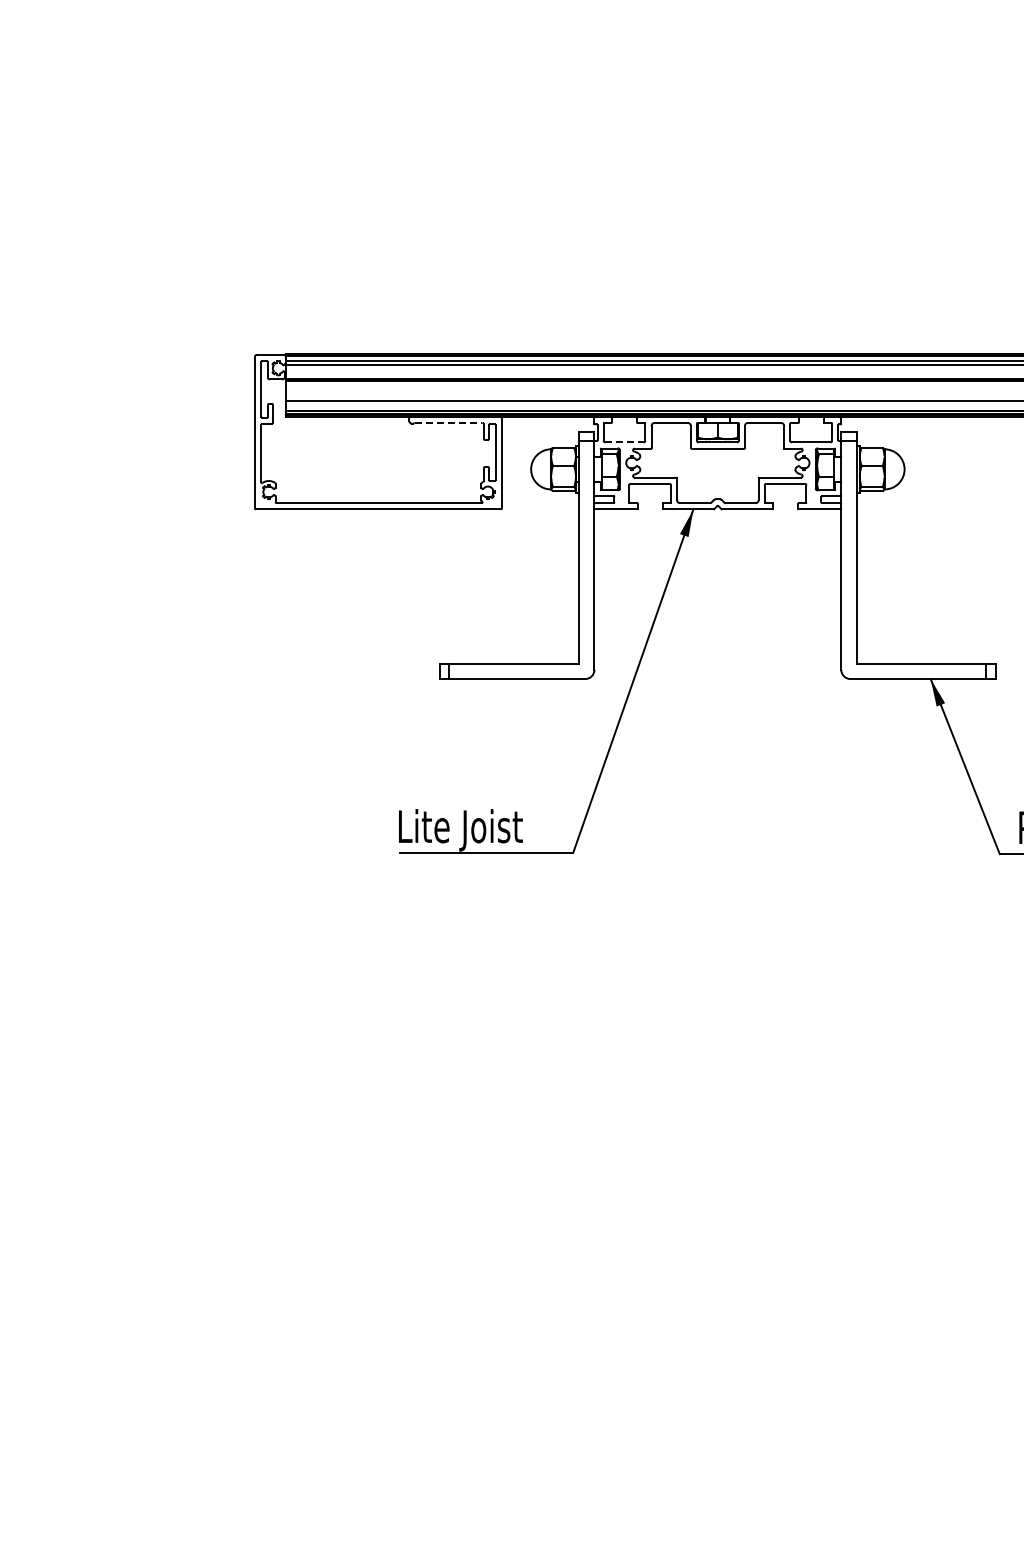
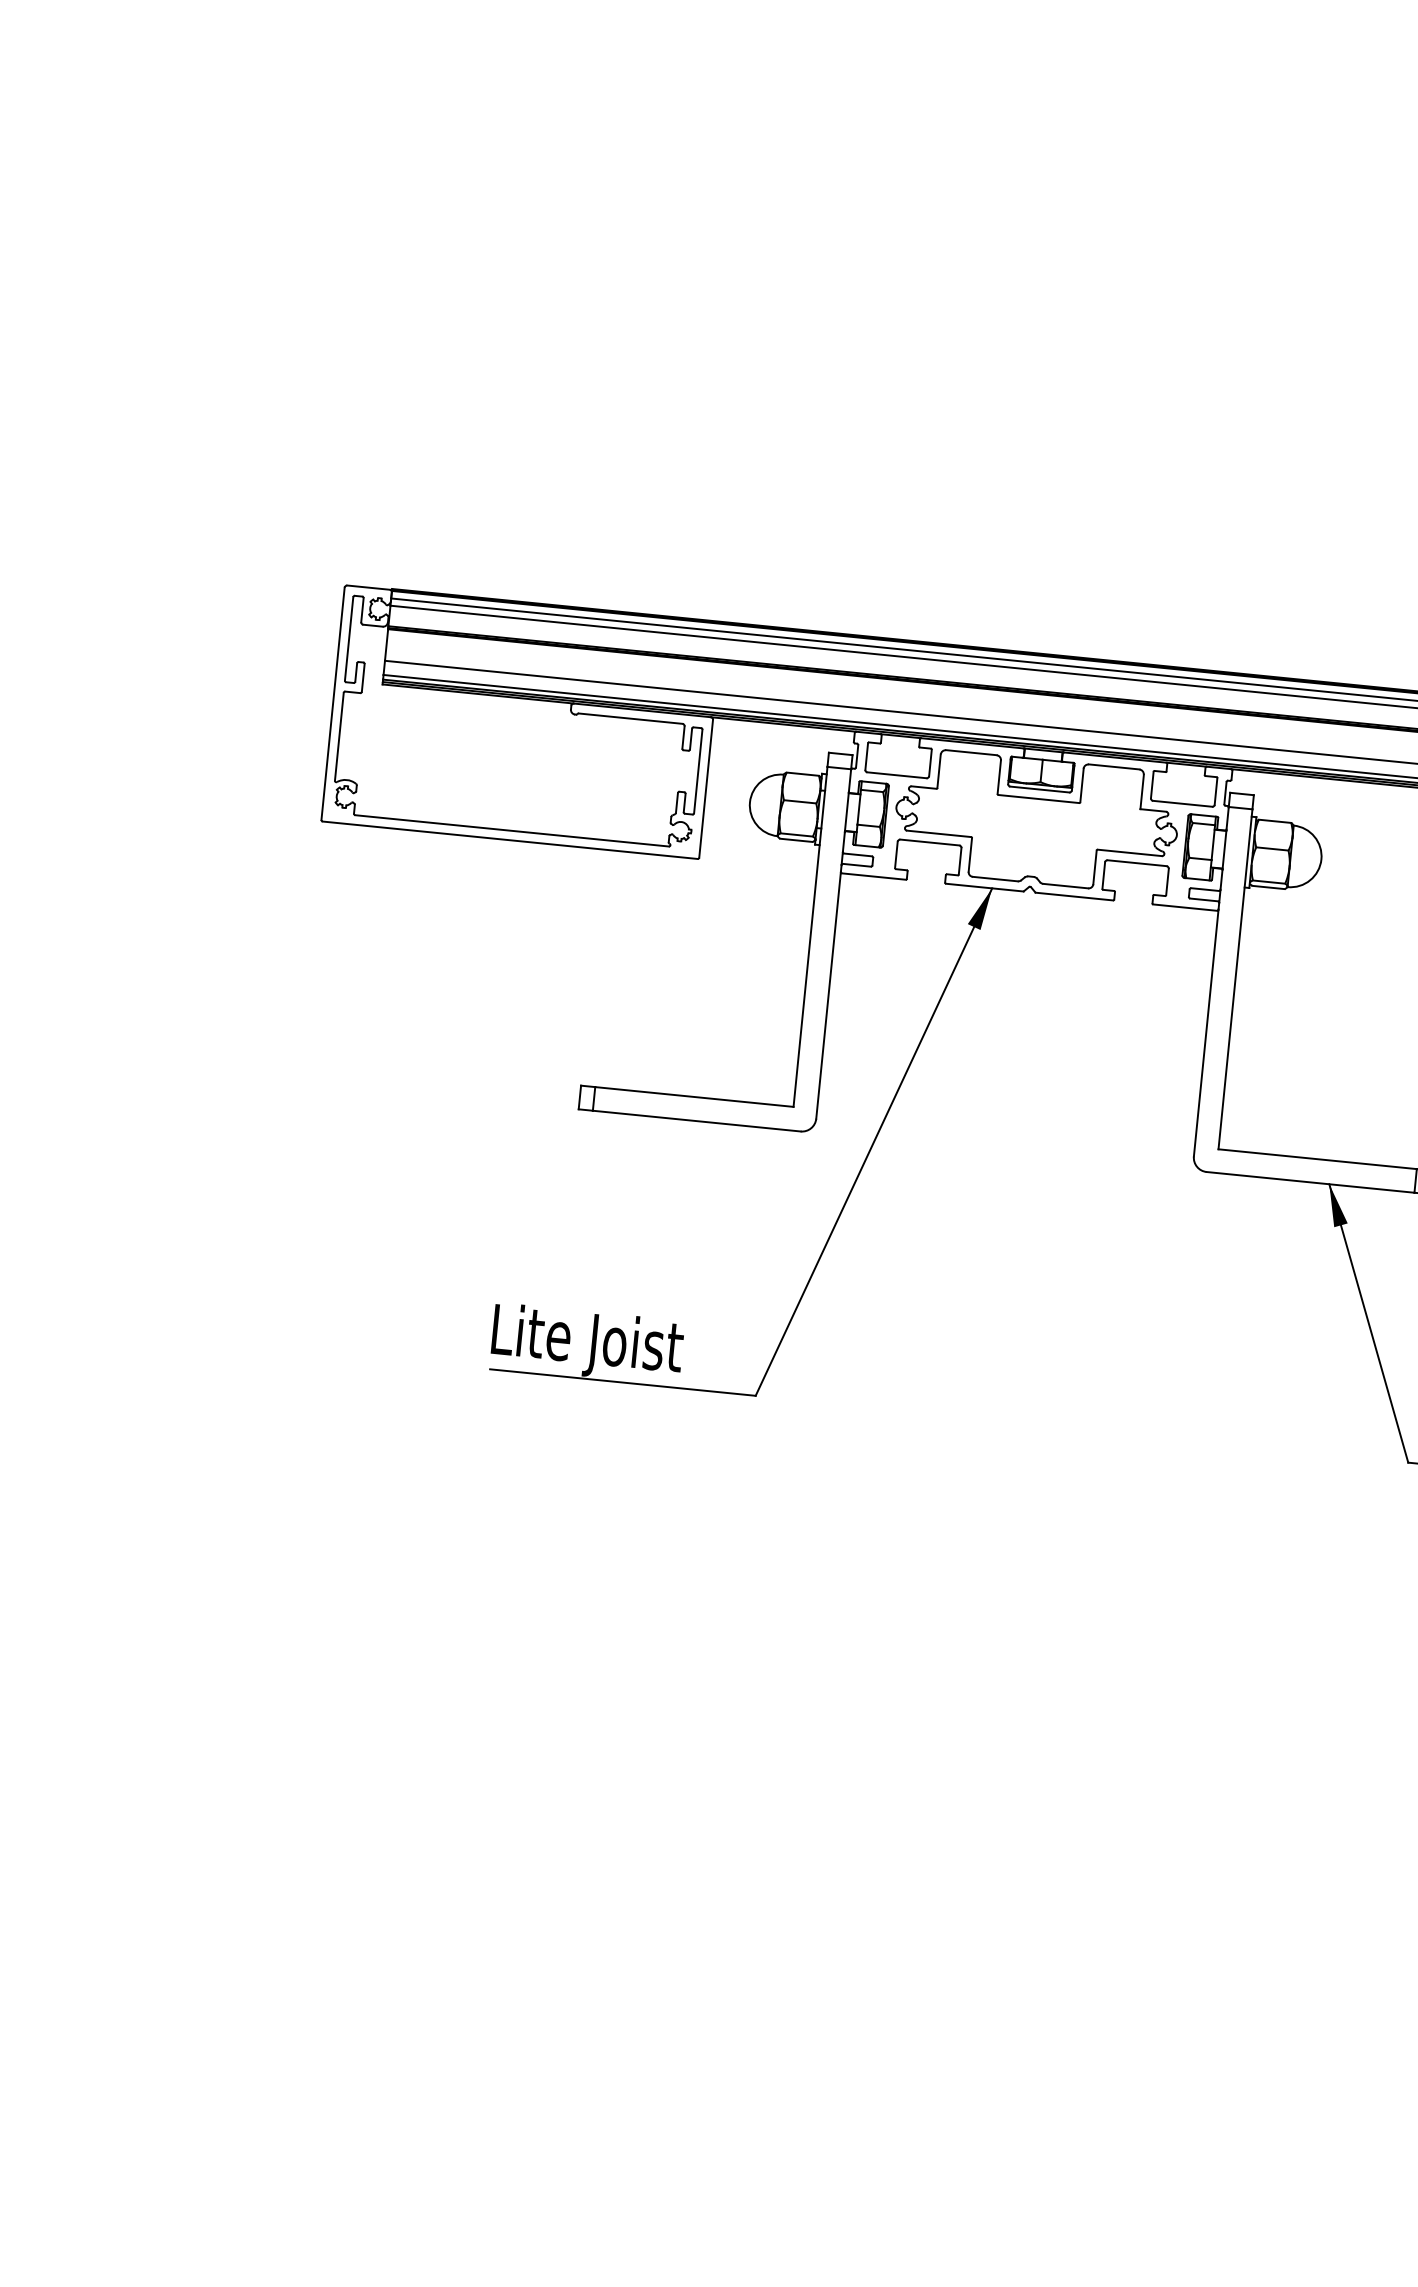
line: (448, 422) -> (630, 718), dashed -> solid
line: (625, 442) -> (898, 775), dashed -> solid

